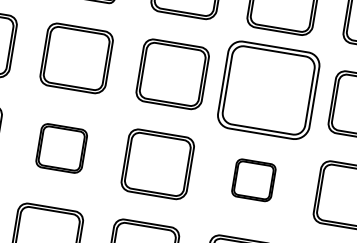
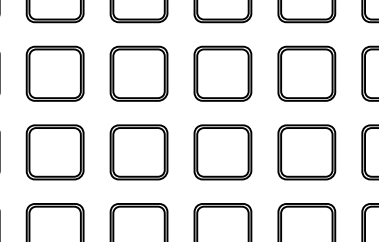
part: (268, 89) -> (222, 73), size x0.71
part: (61, 148) -> (54, 152), size x1.43
part: (253, 180) -> (222, 152), size x1.67

